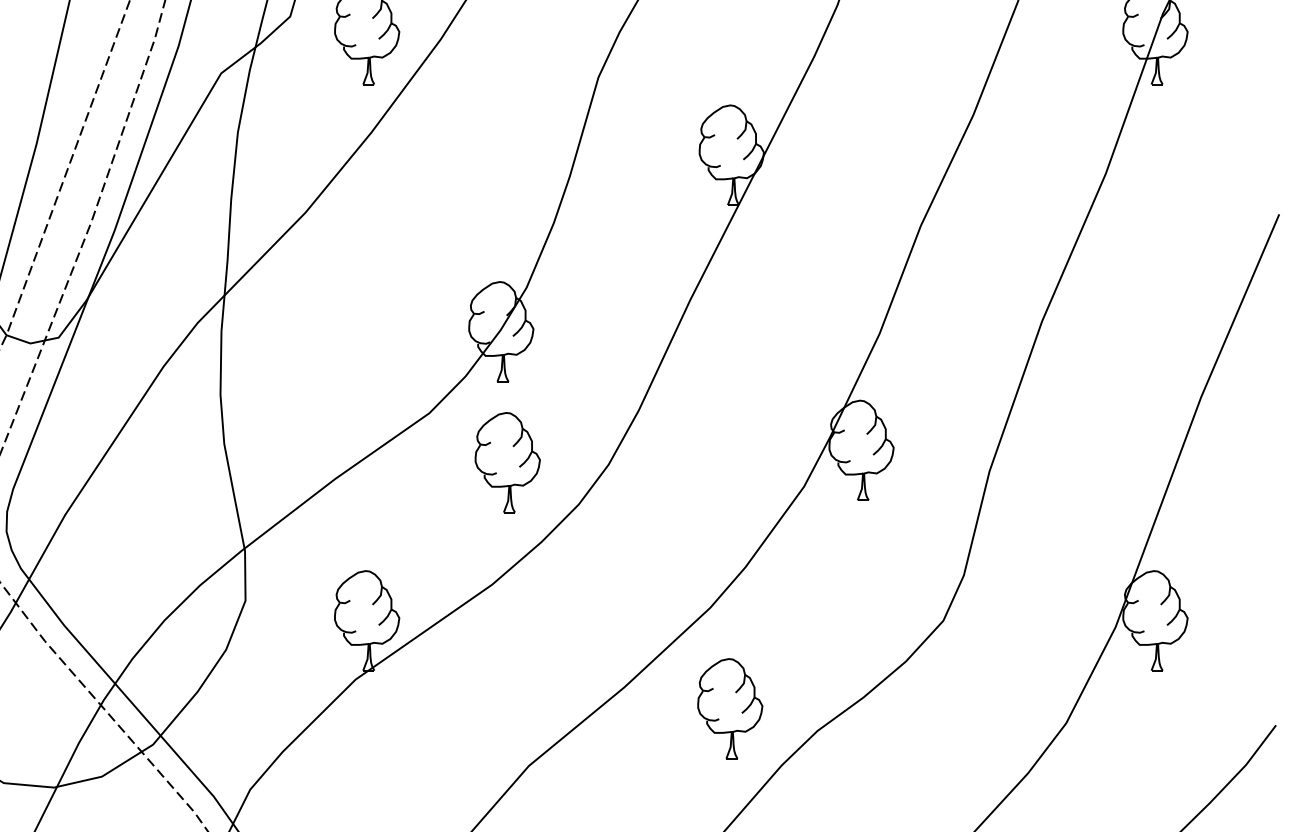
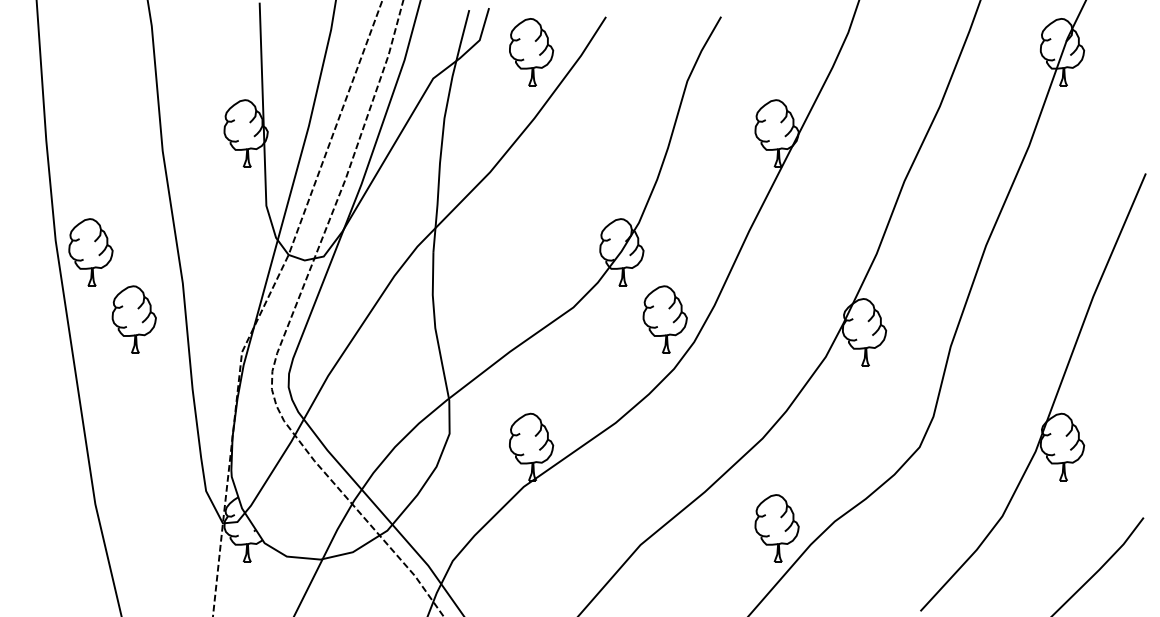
part: (506, 462) -> (664, 319), moved
part: (729, 708) -> (776, 528), moved

